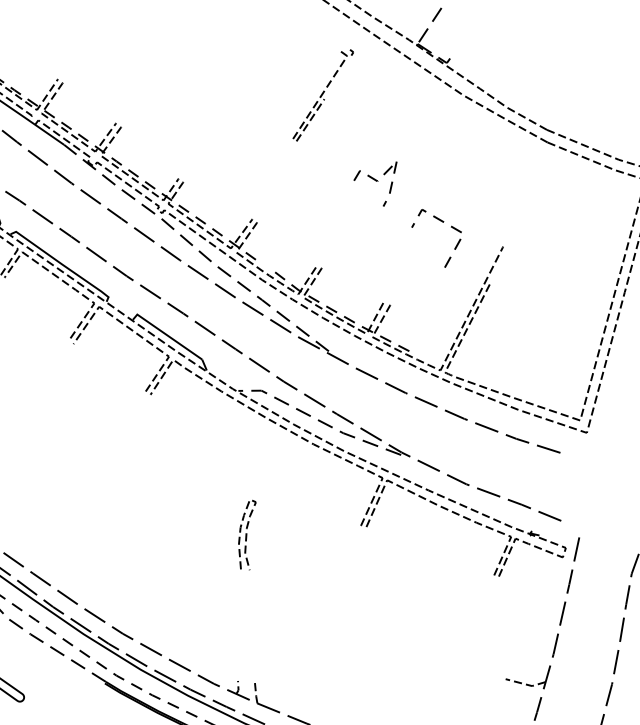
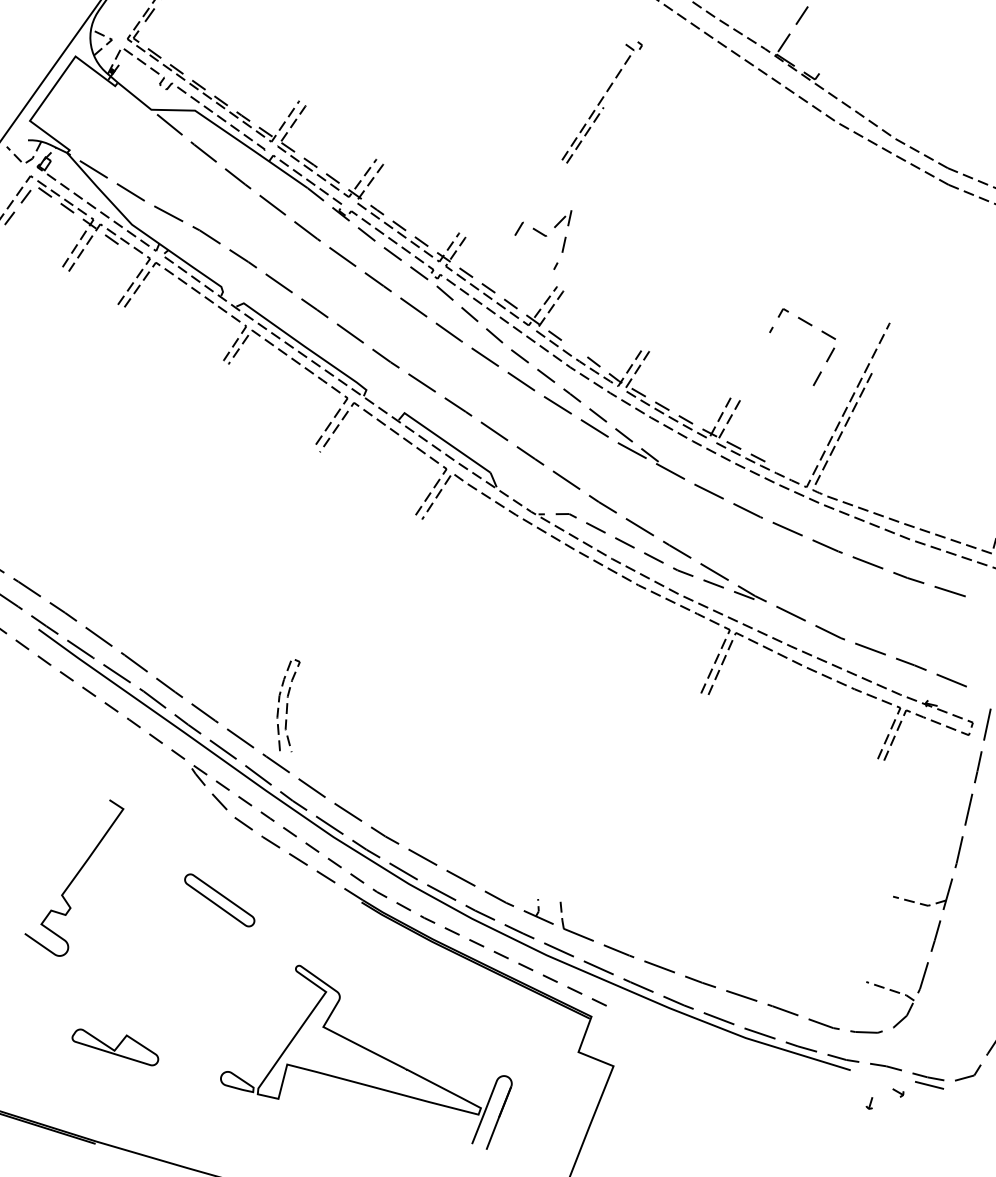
part: (322, 95) -> (601, 102), moved
part: (375, 183) -> (543, 239), moved
line: (443, 222) -> (811, 326), moved
curve: (247, 535) -> (288, 705), moved

